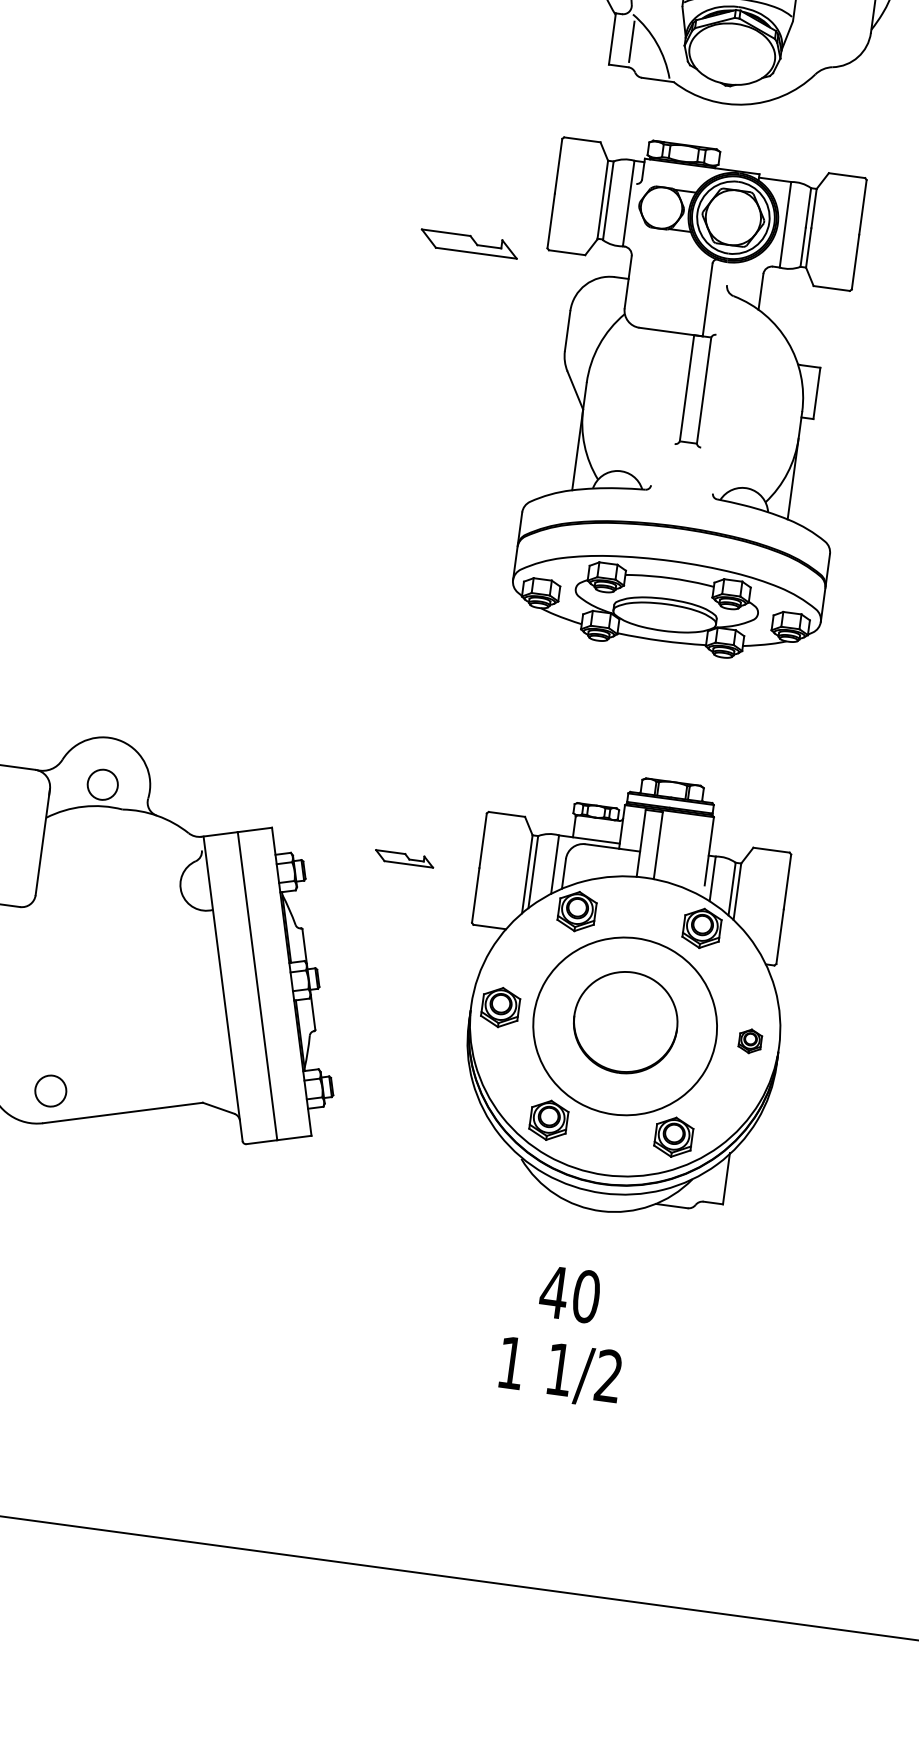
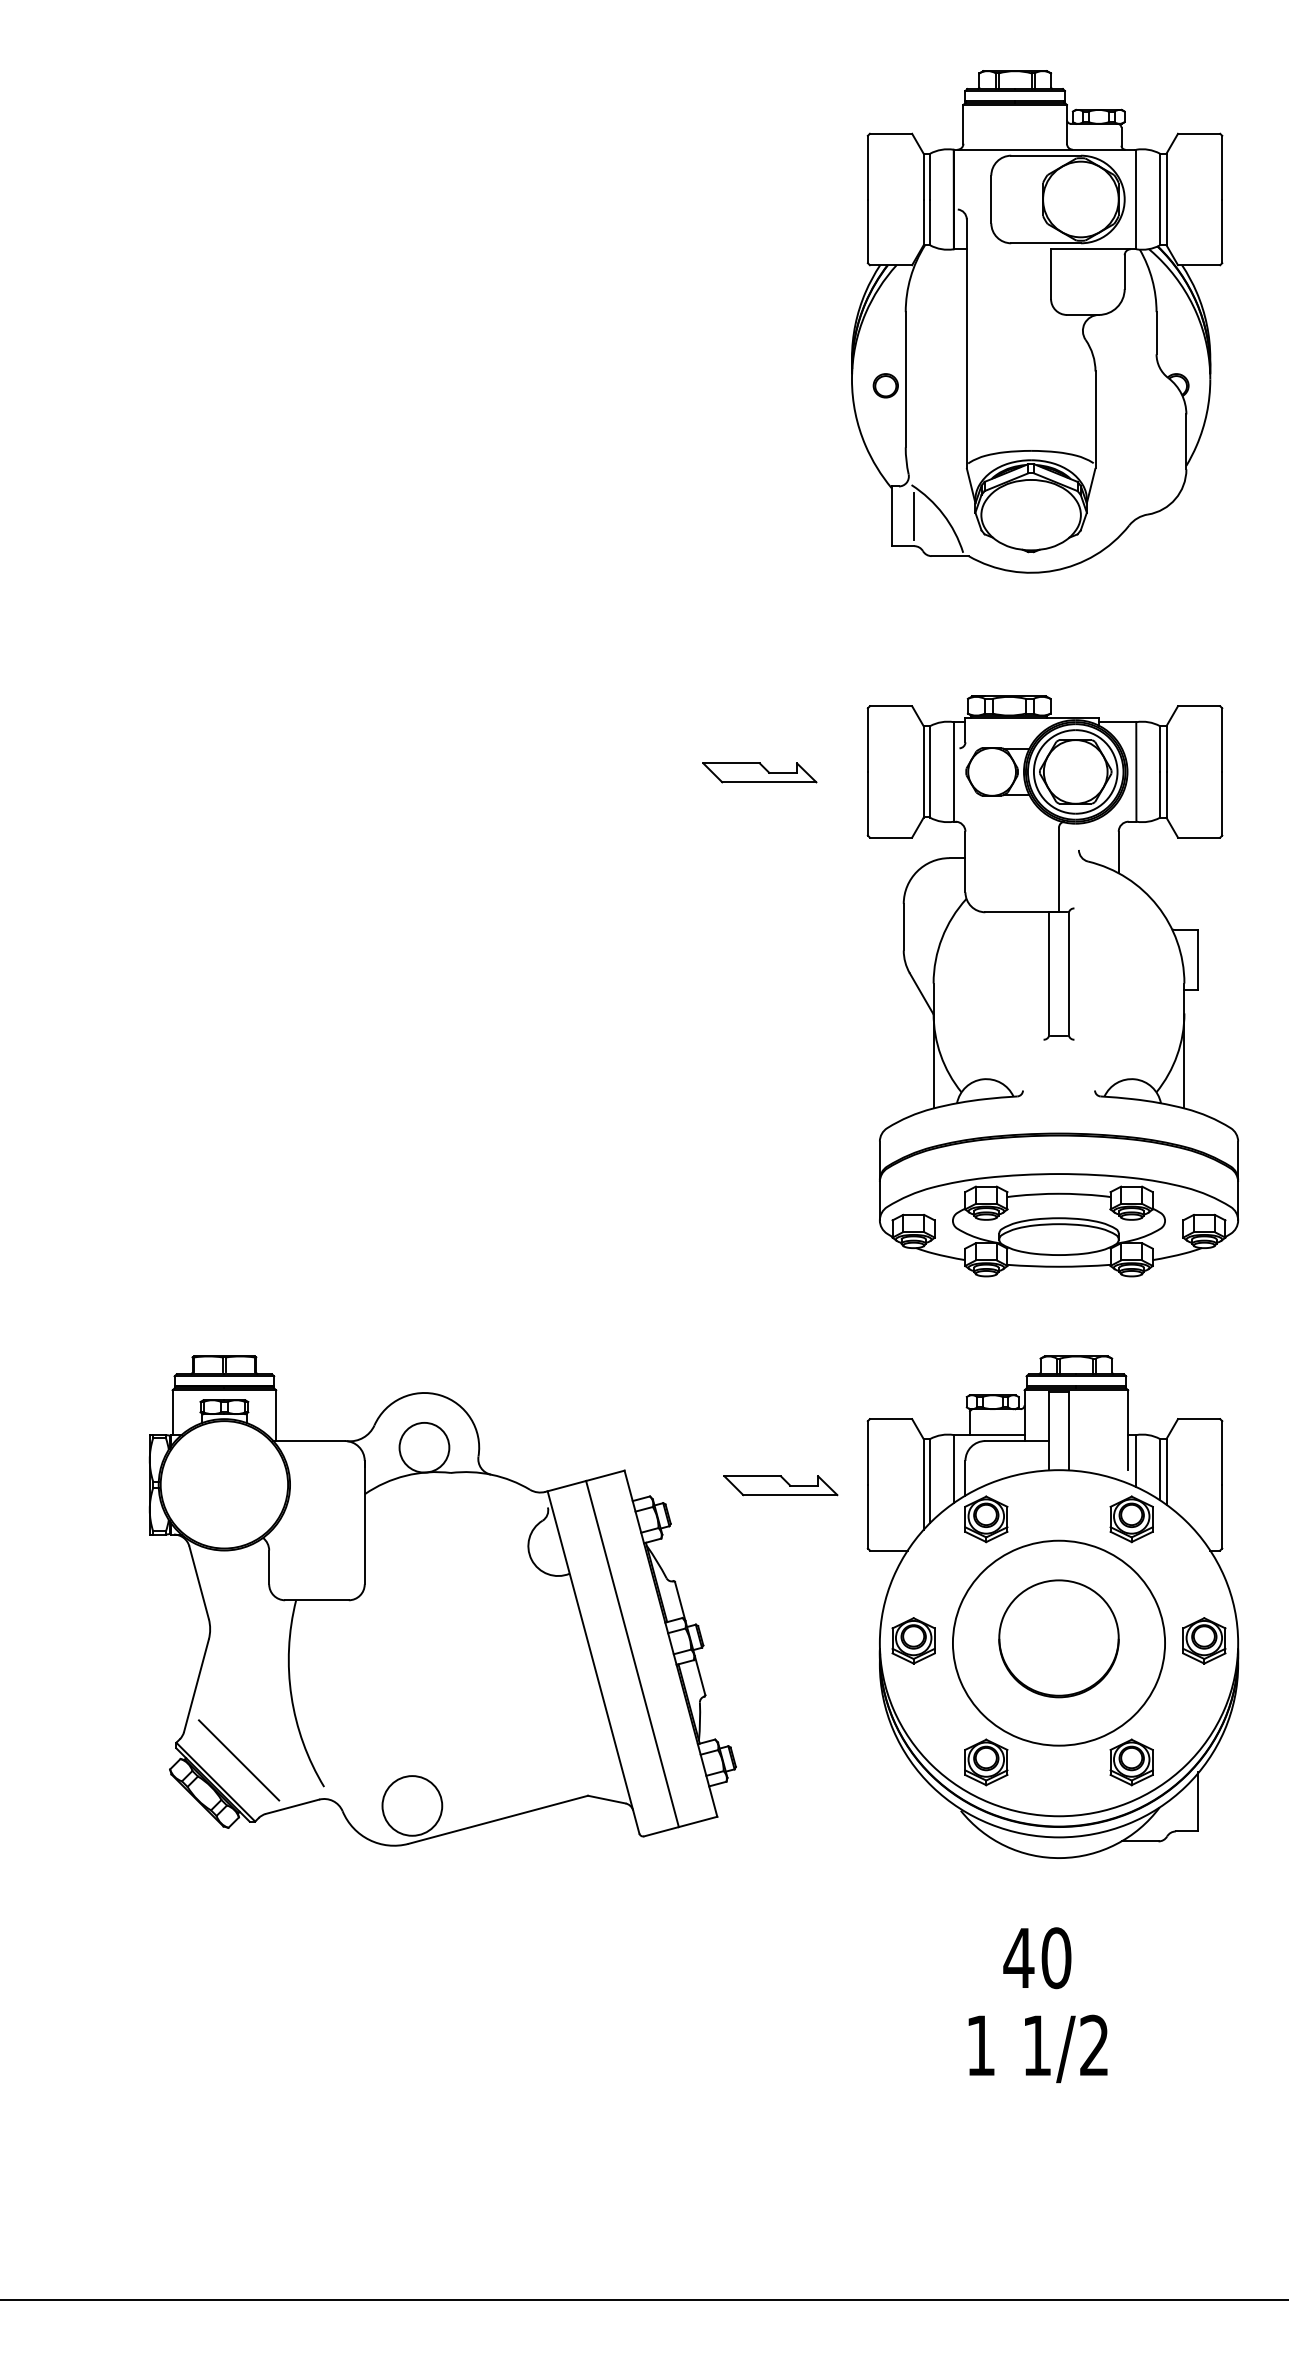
part: (688, 399) -> (1052, 986), moved
circle: (102, 784) -> (424, 1447), size x1.43
part: (404, 858) -> (780, 1485), size x1.67
part: (750, 1040) -> (1204, 1640), size x1.67
circle: (50, 1090) -> (412, 1805), size x1.67

